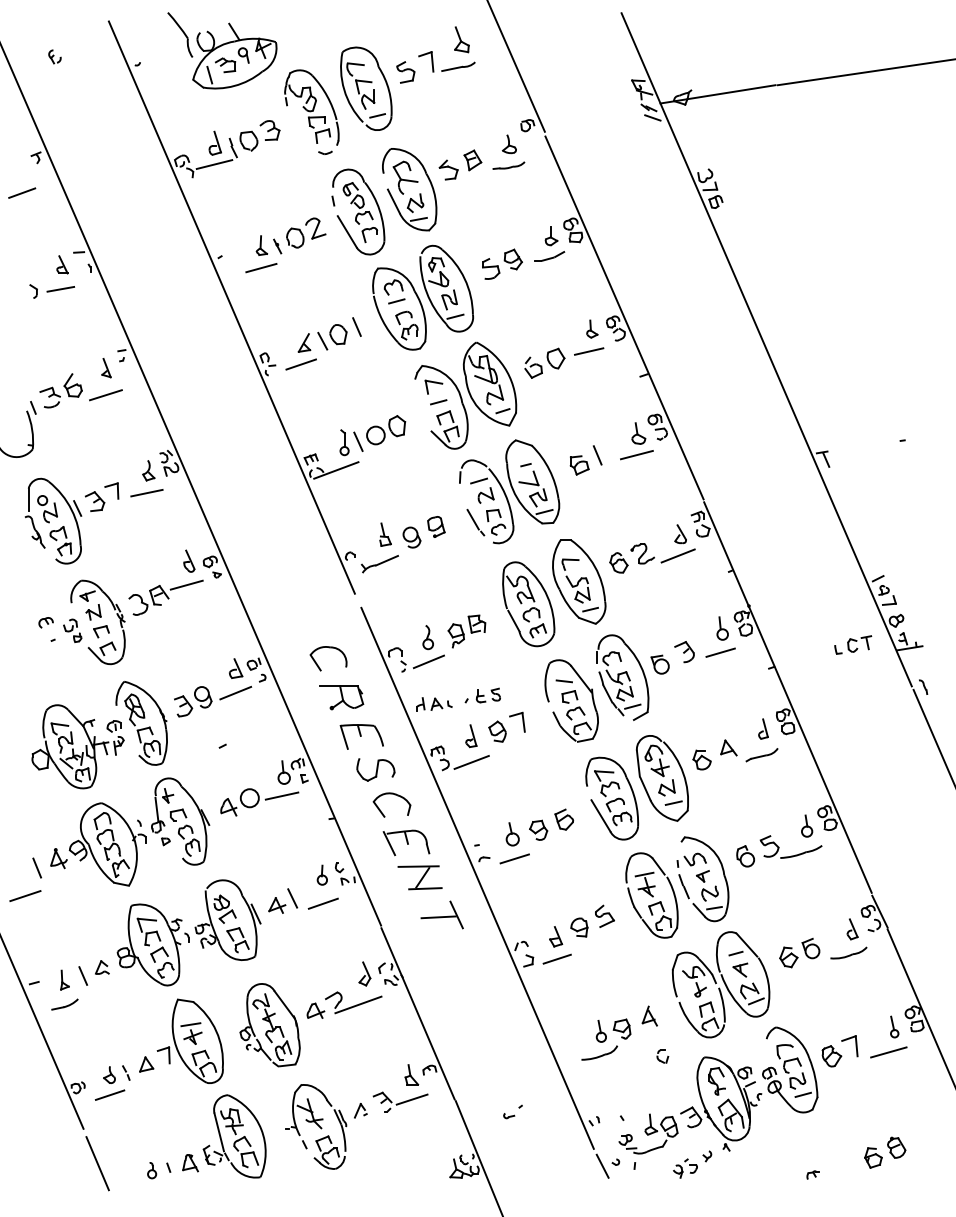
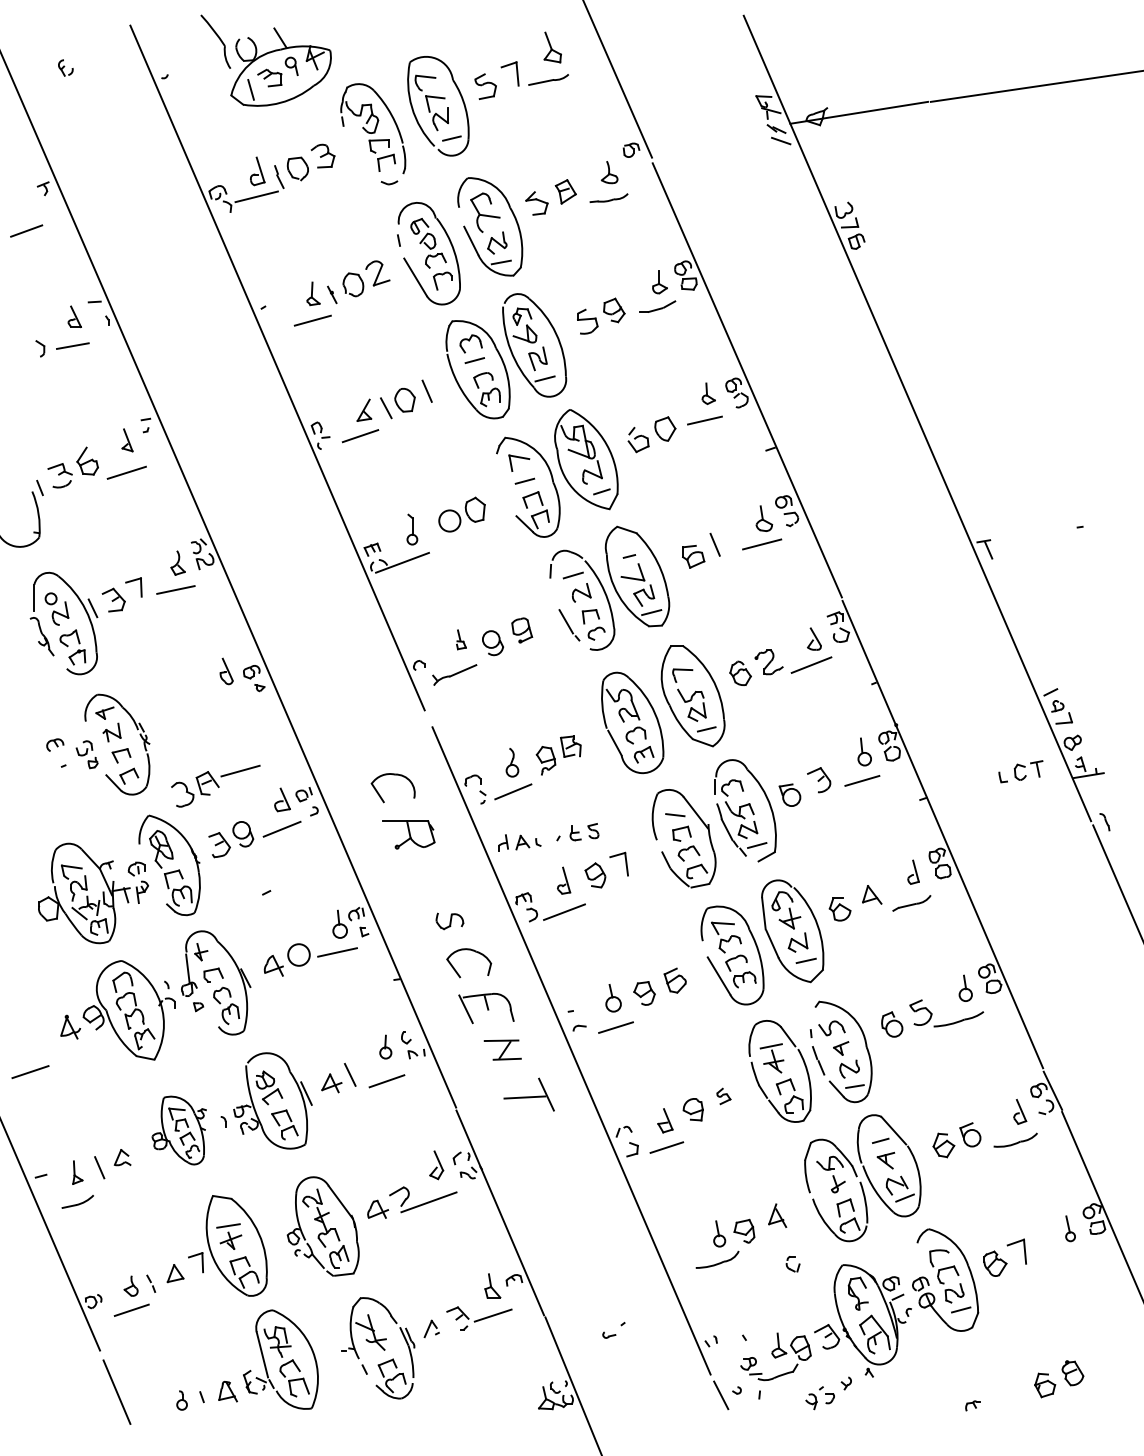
line: (358, 441) -> (428, 528), removed
part: (385, 534) -> (461, 639), size x0.7
part: (165, 597) -> (215, 785), moved
part: (361, 736) -> (432, 881), removed
part: (375, 770) -> (449, 921), size x0.6
line: (37, 868) -> (44, 1038), removed
part: (419, 877) -> (502, 1049), size x0.7
part: (604, 916) -> (723, 1096), size x0.6
part: (149, 944) -> (179, 1130), size x0.7
line: (888, 1052) -> (1063, 1259), removed

